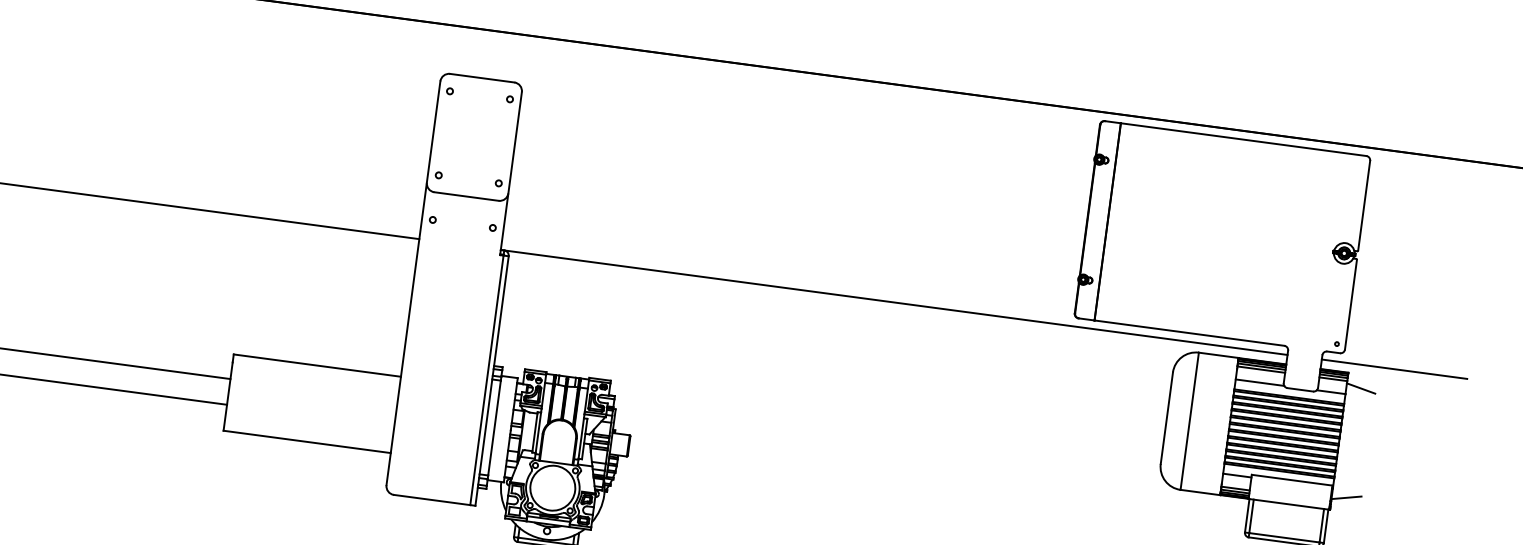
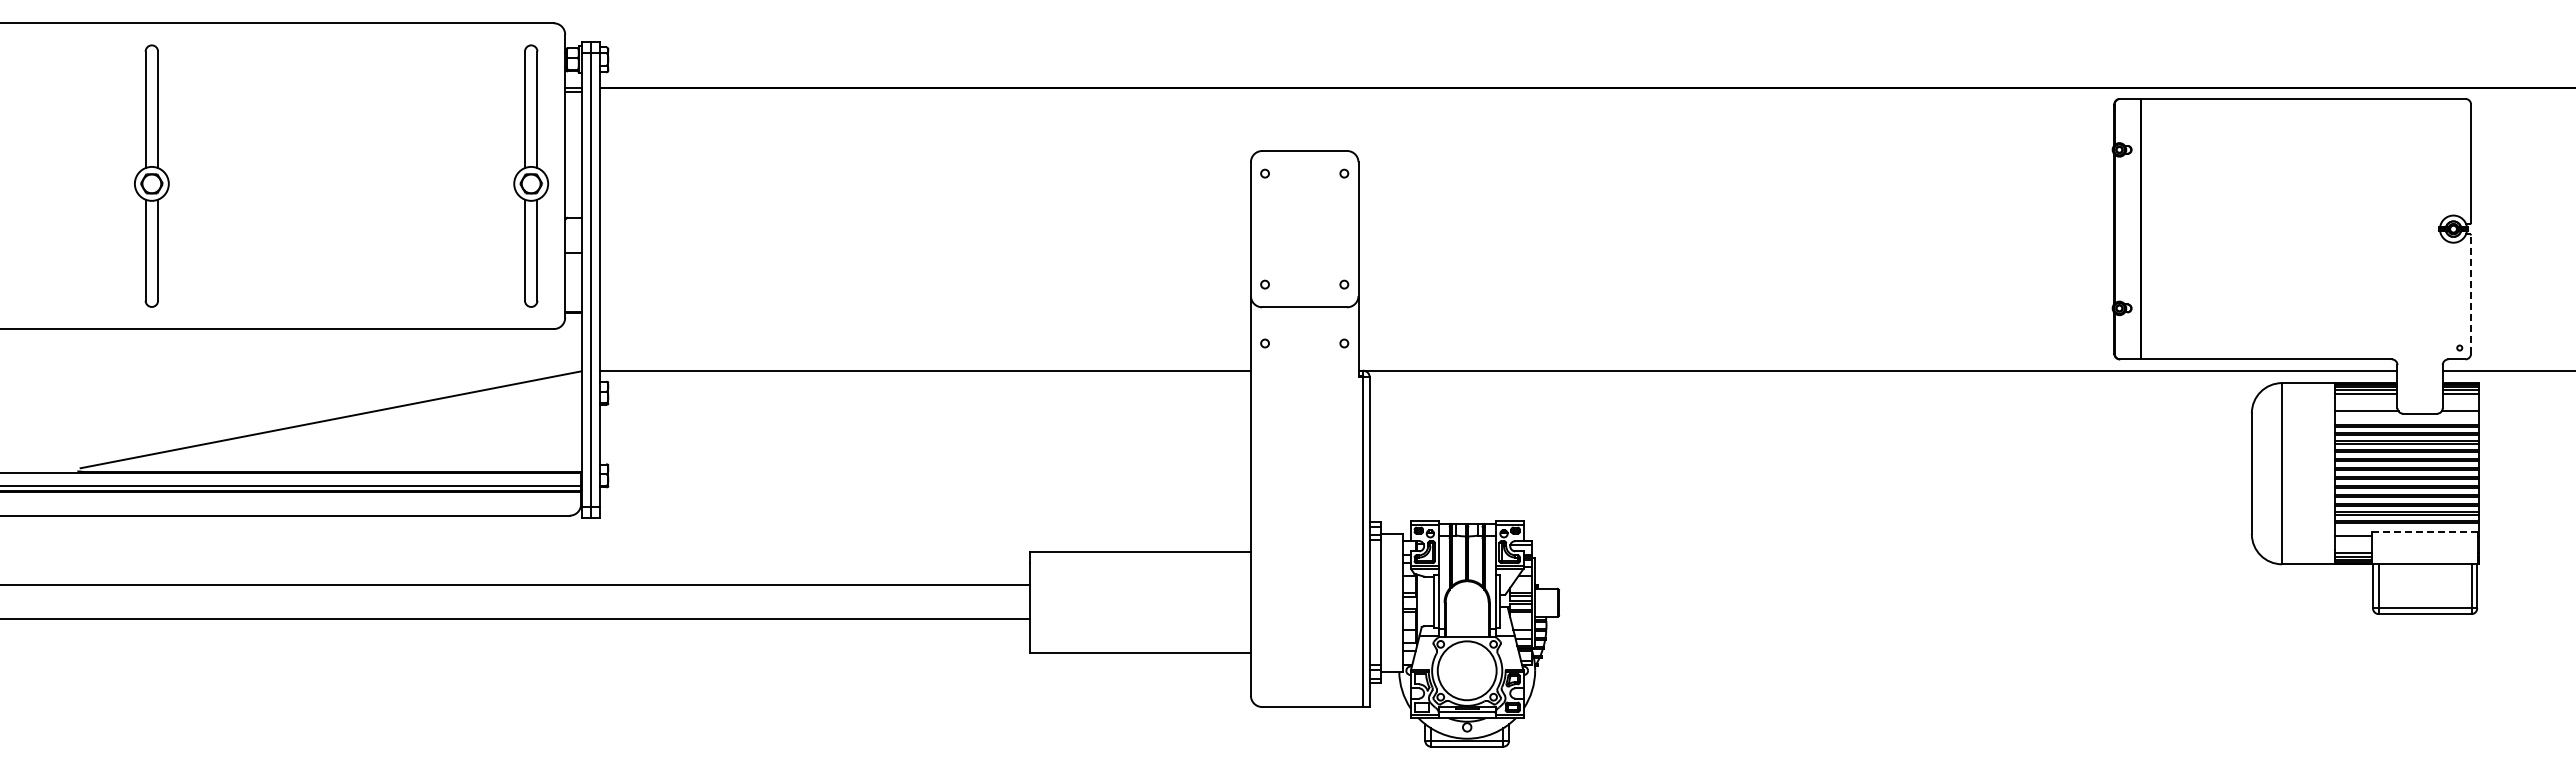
line: (1351, 304) -> (2471, 294), solid -> dashed
line: (1360, 388) -> (2498, 401), removed
line: (1292, 480) -> (2425, 532), solid -> dashed
line: (1346, 497) -> (2498, 545), removed

